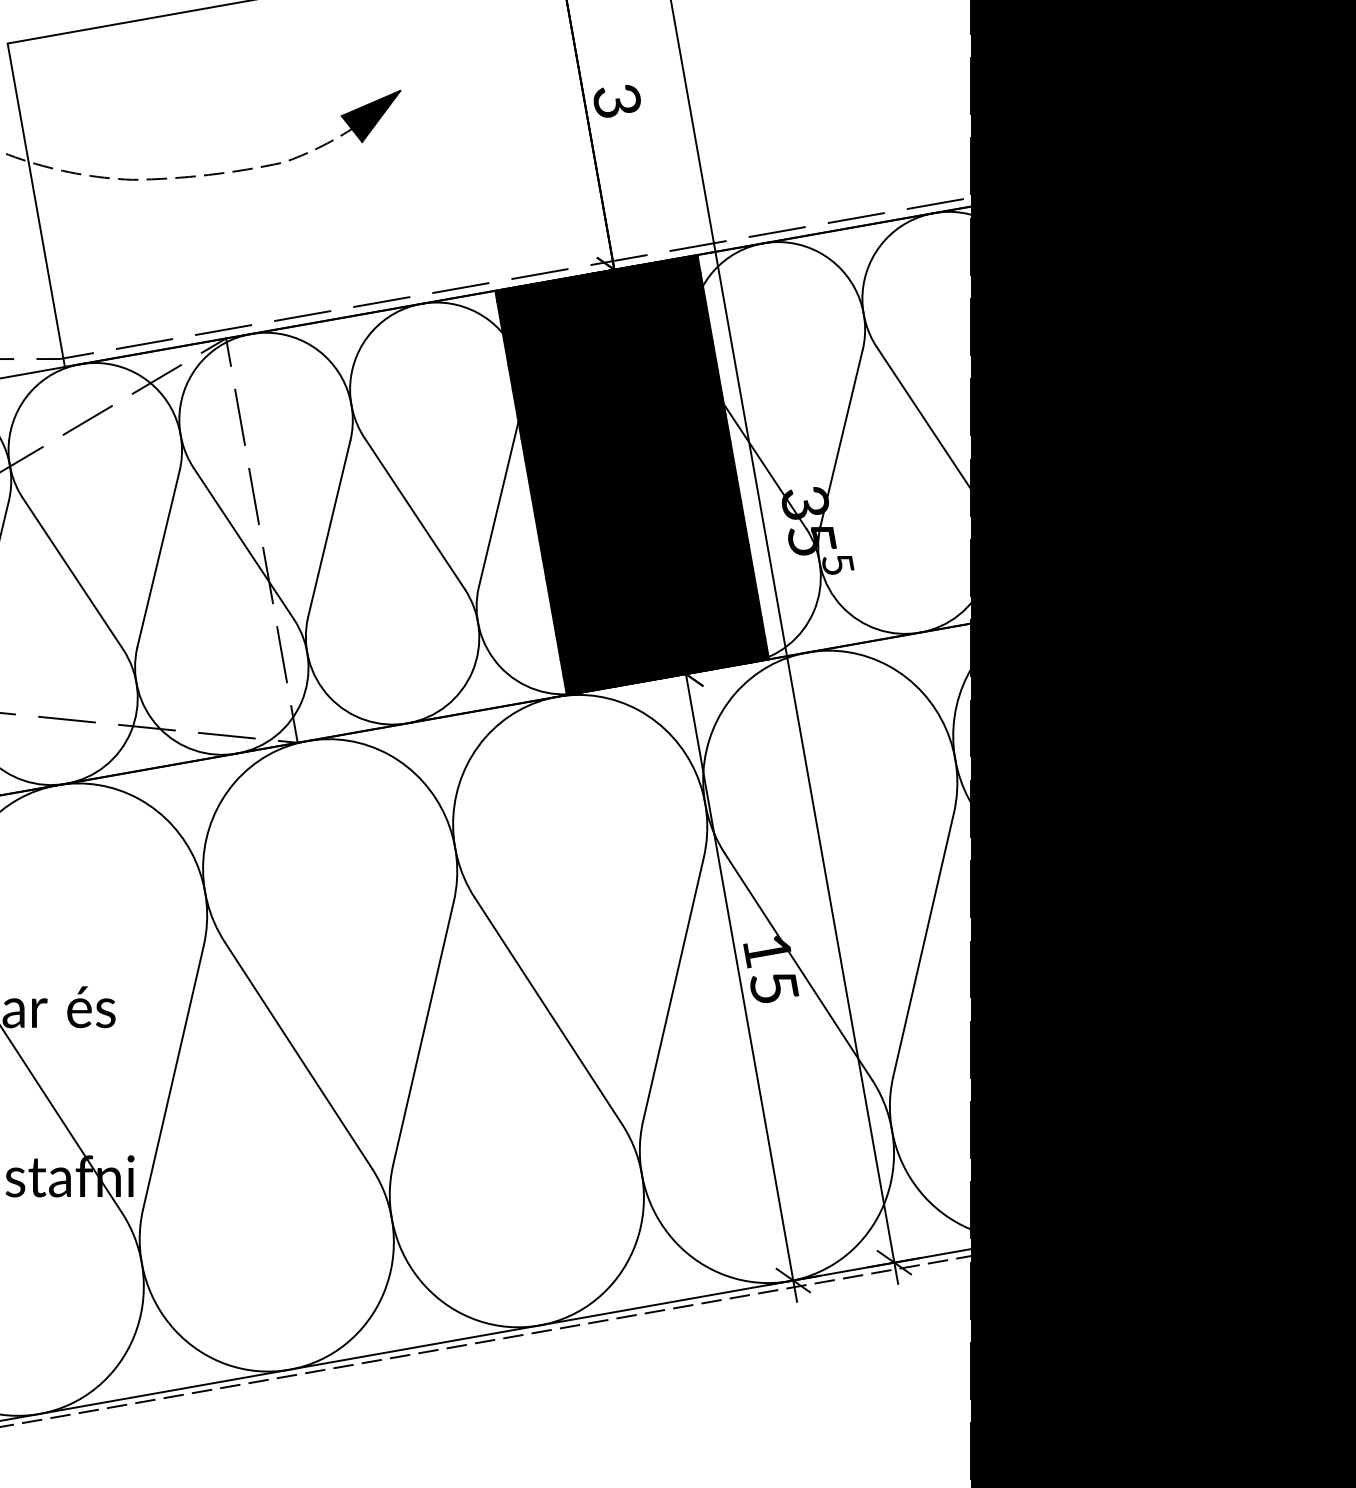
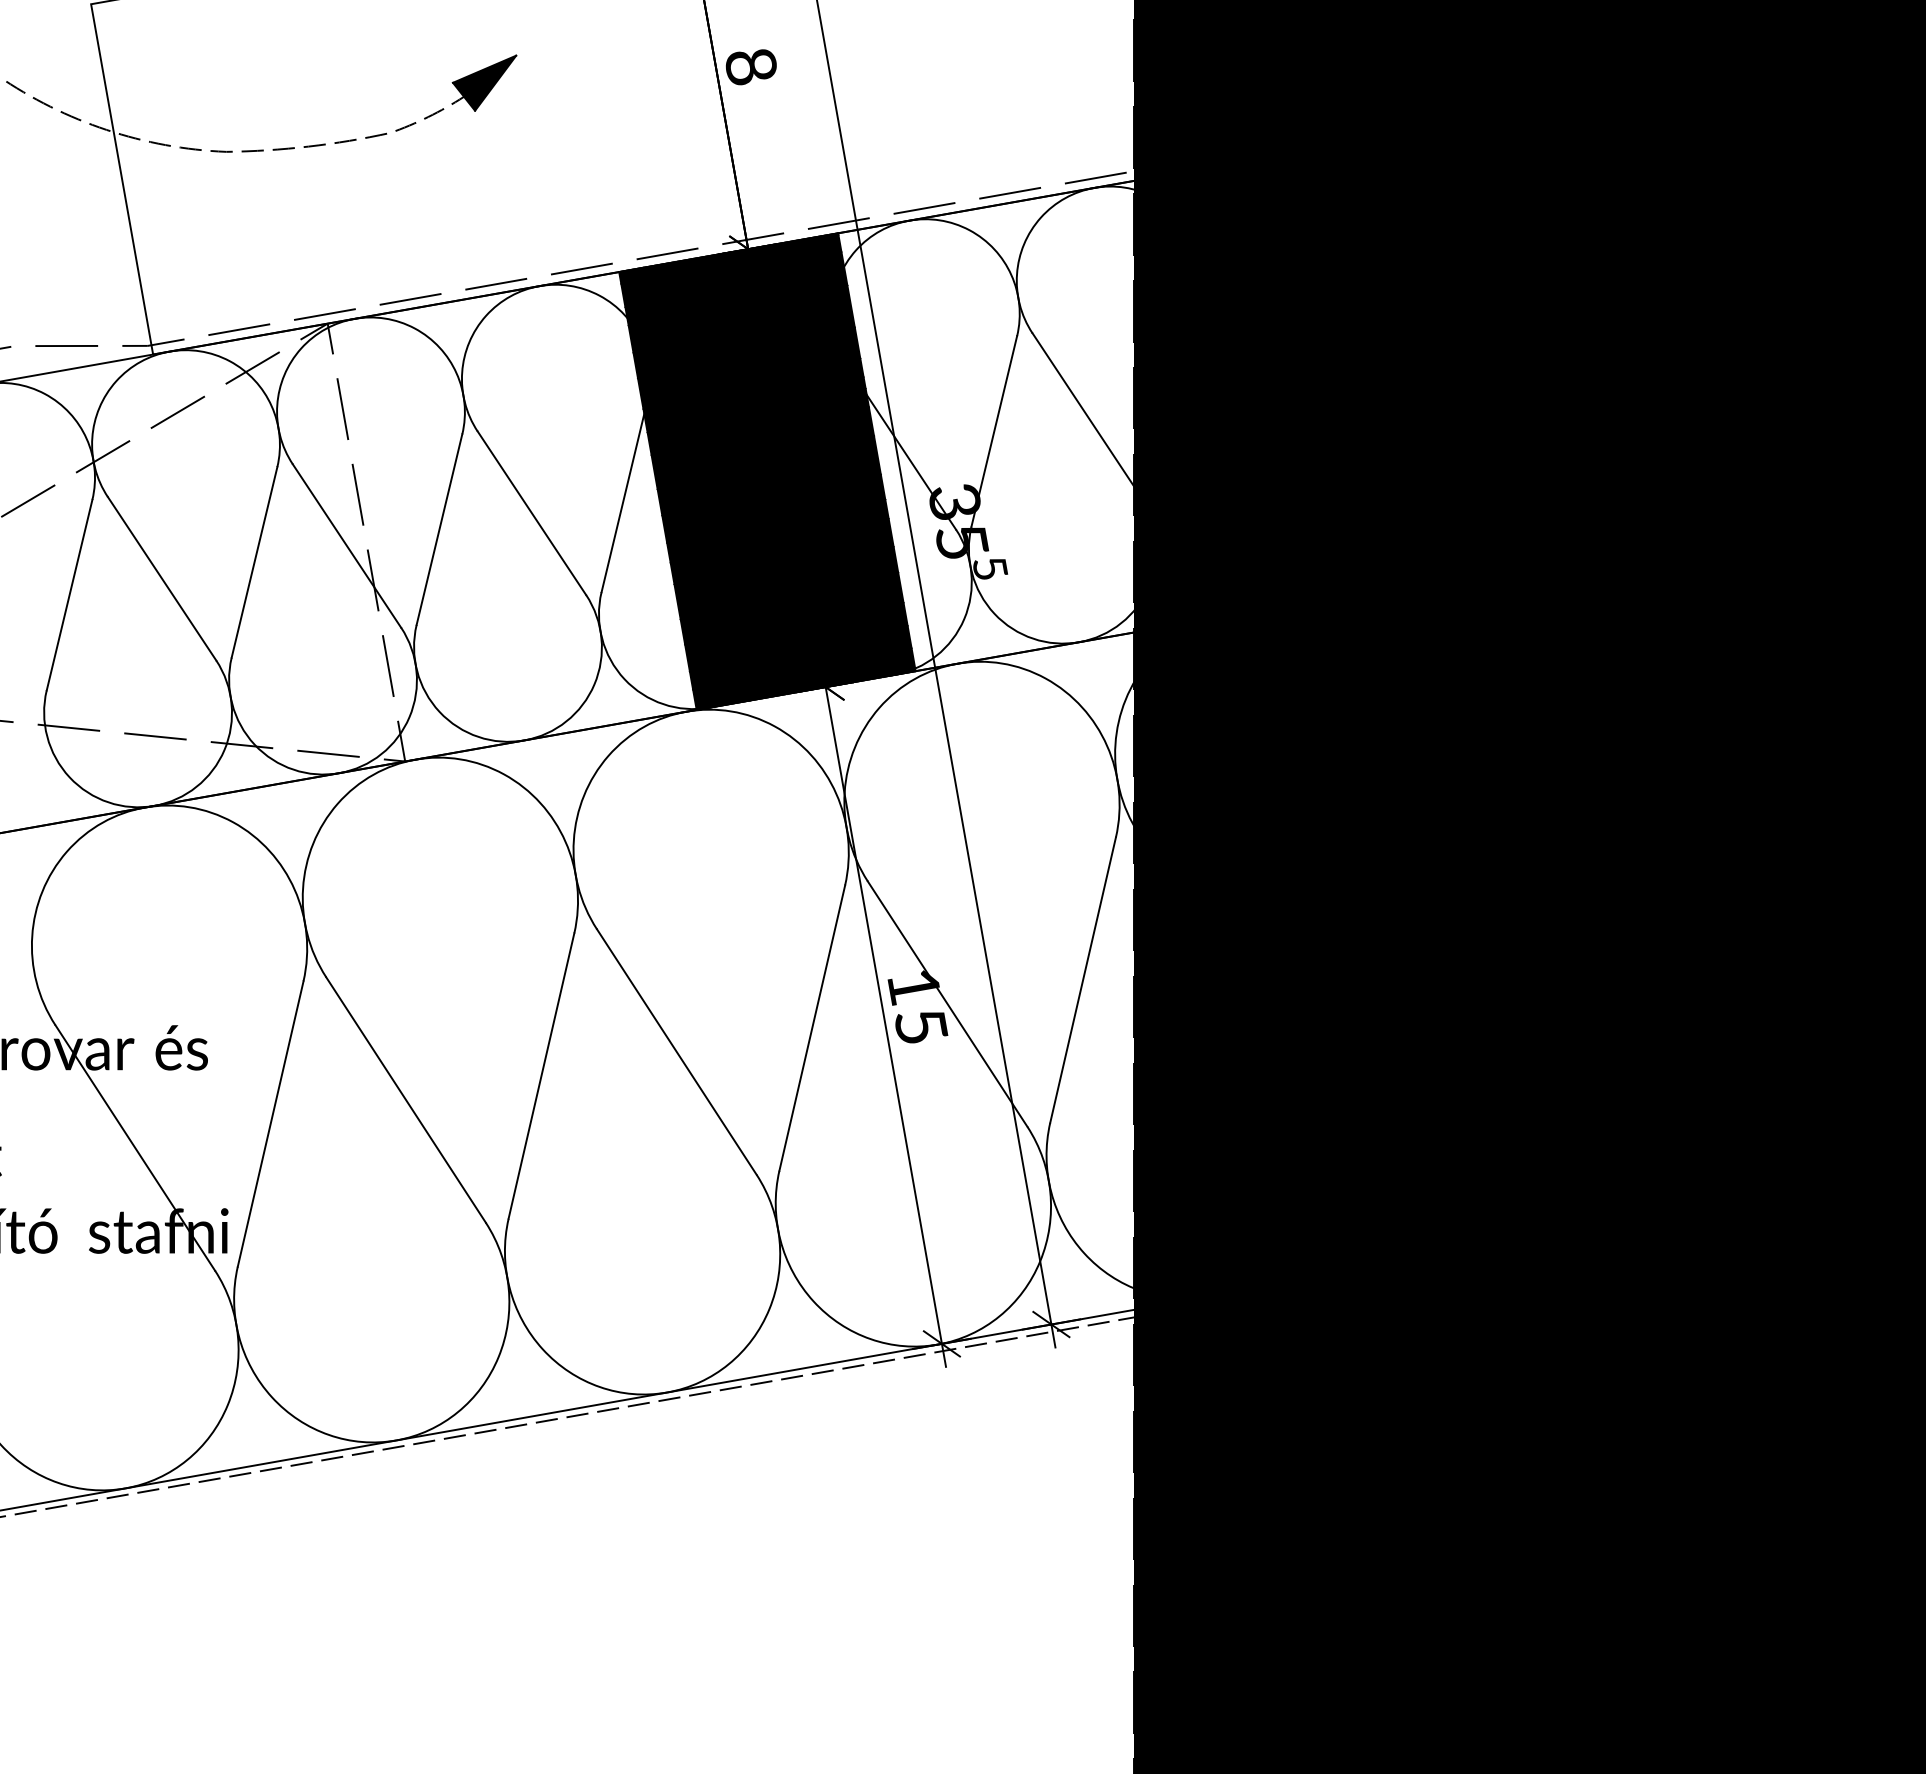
text: (617, 101) -> (751, 67), 3 -> 8

